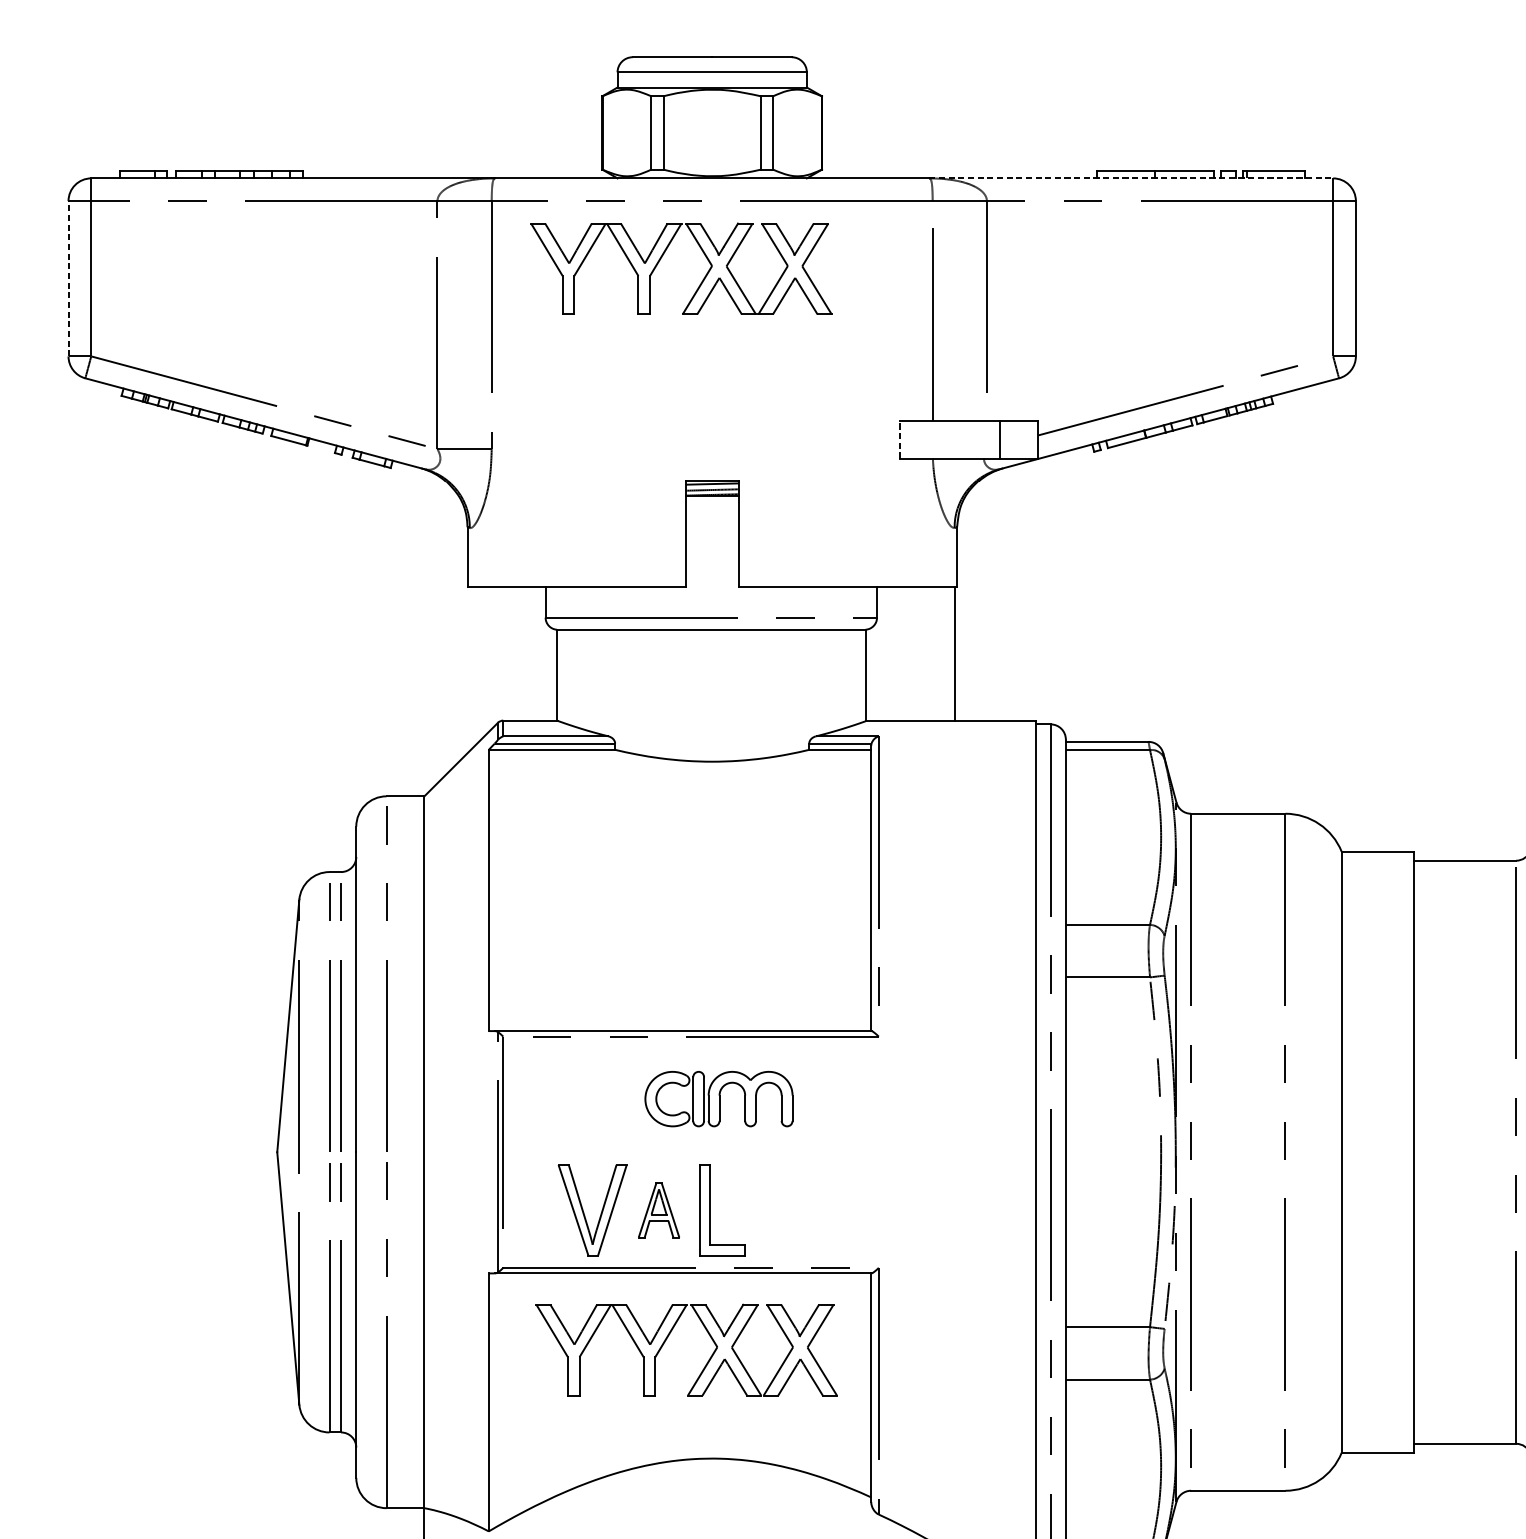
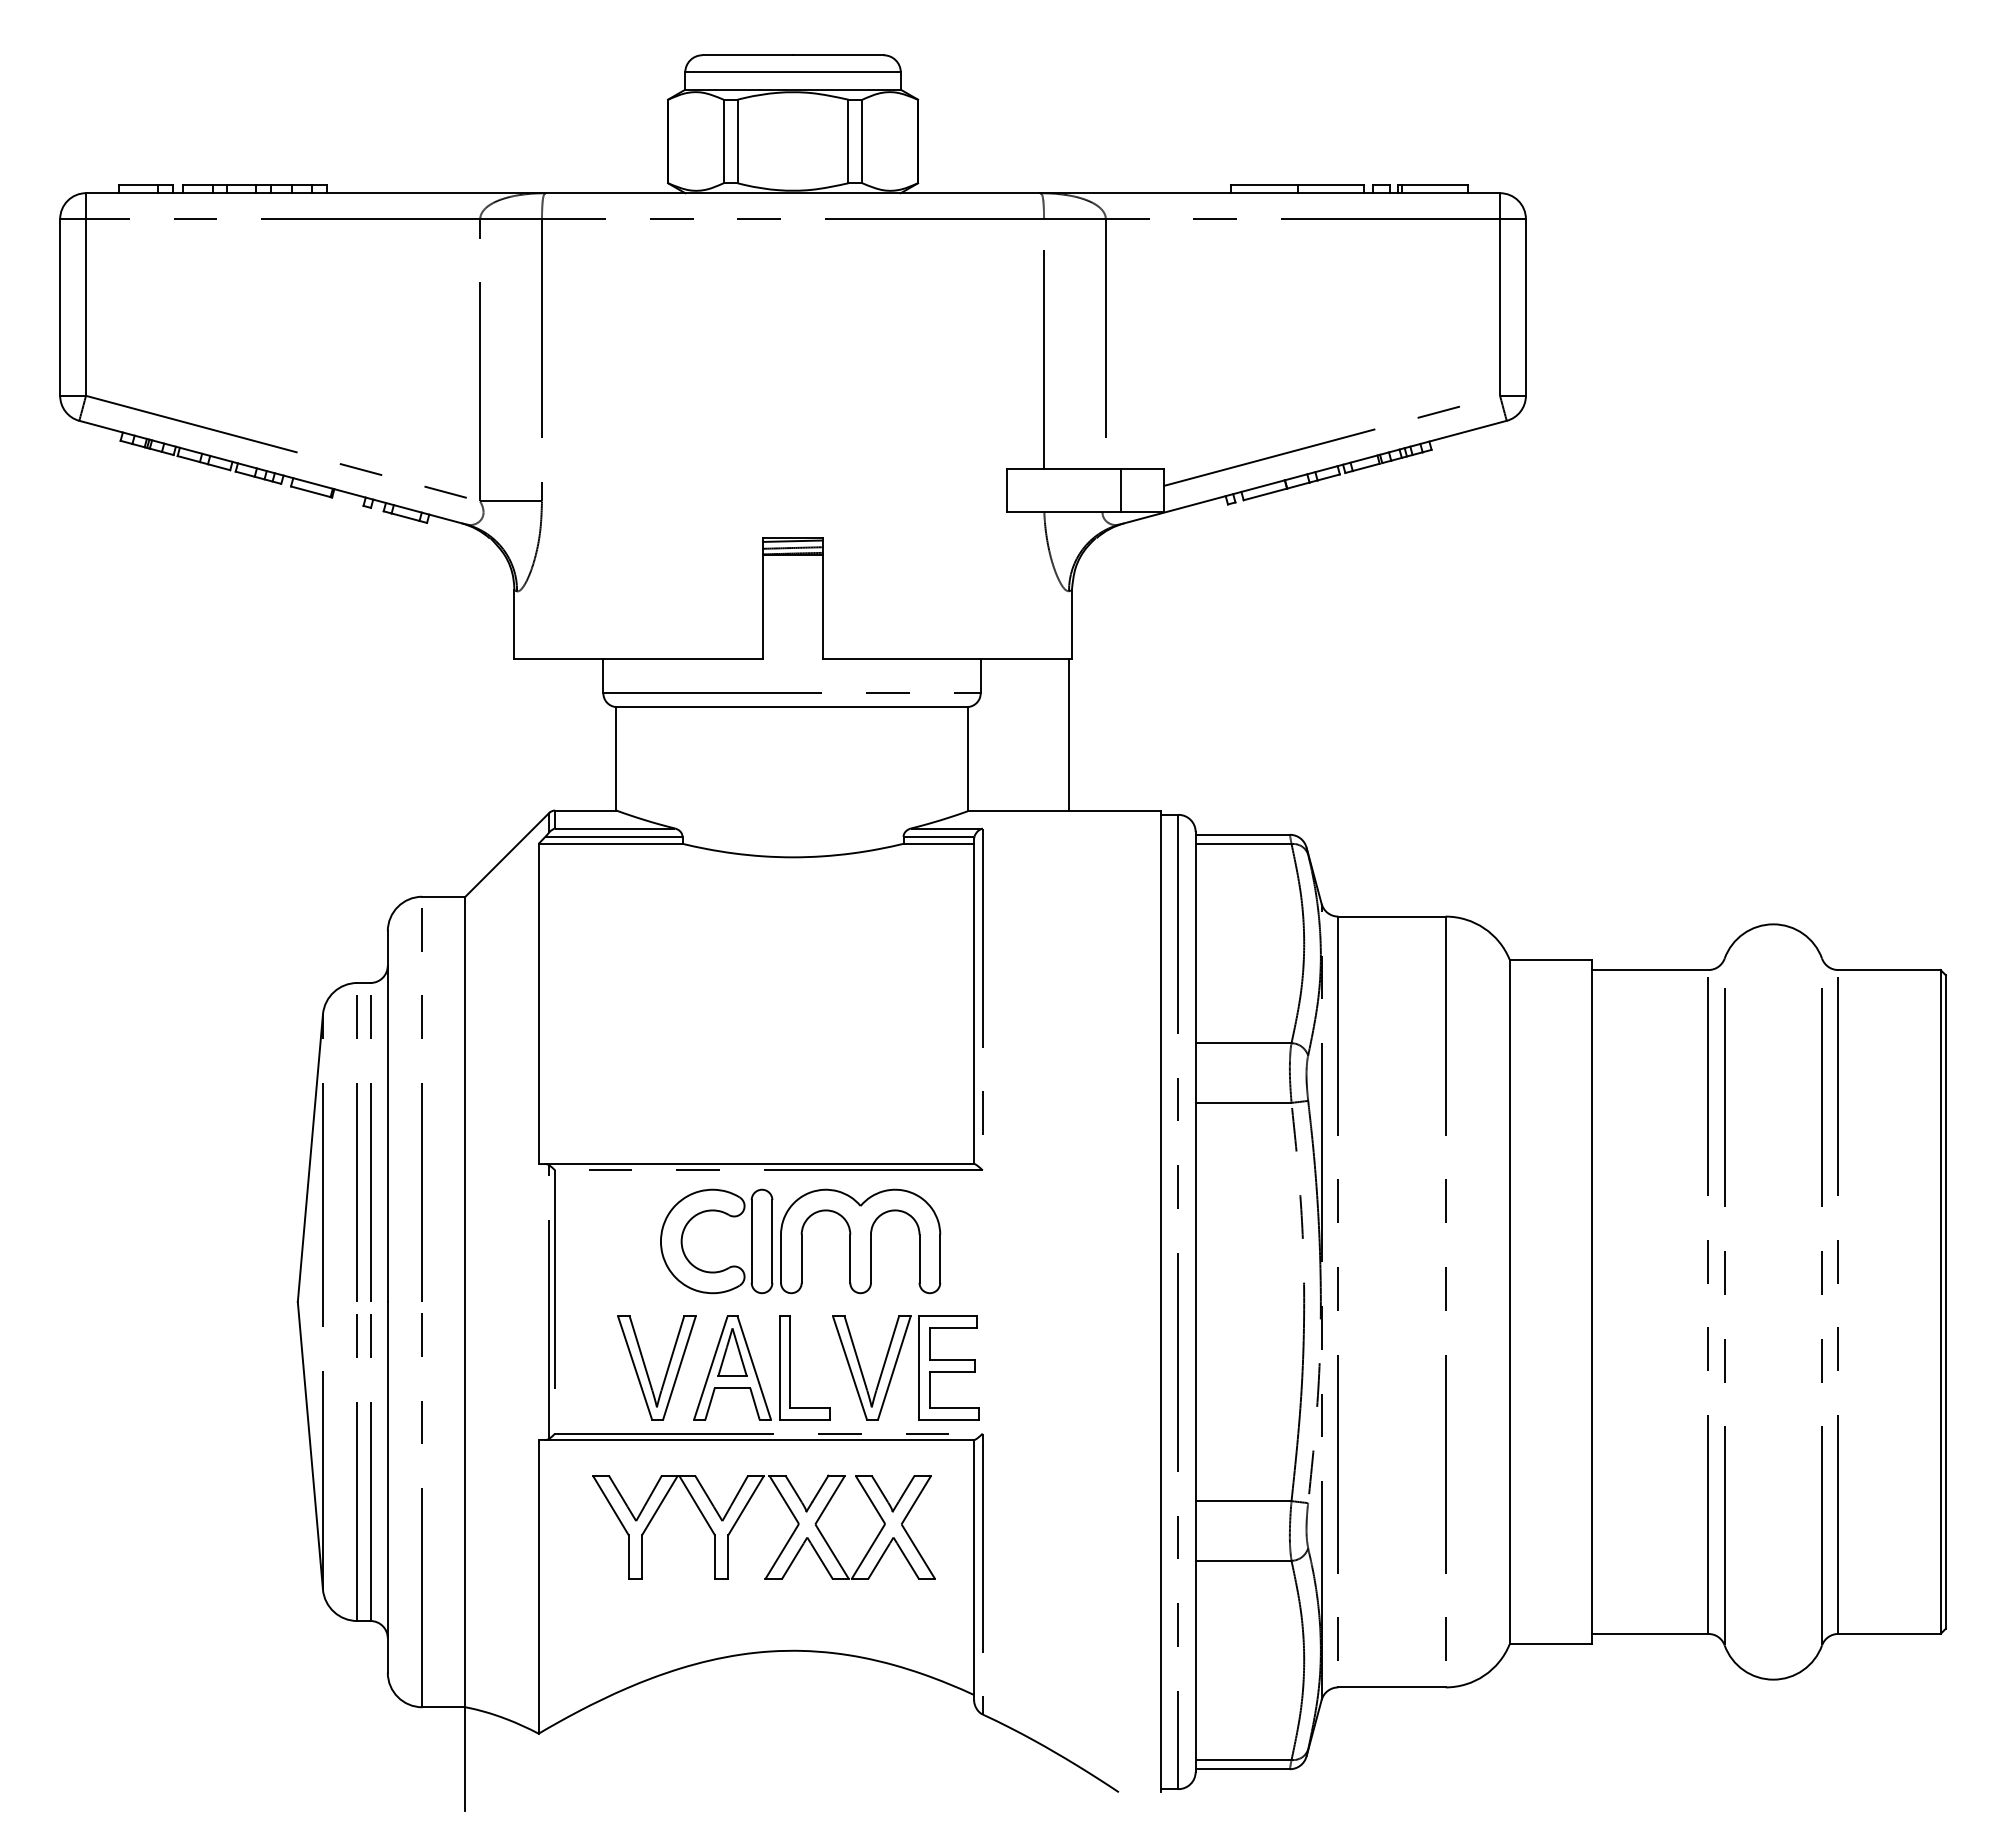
line: (1131, 178) -> (1270, 193), dashed -> solid
part: (663, 255) -> (737, 281), removed
line: (68, 277) -> (60, 306), dashed -> solid
line: (899, 439) -> (1006, 490), dashed -> solid
part: (718, 1099) -> (800, 1241), size x1.67
part: (803, 1208) -> (896, 1365), added
part: (659, 1209) -> (732, 1367), size x1.67

